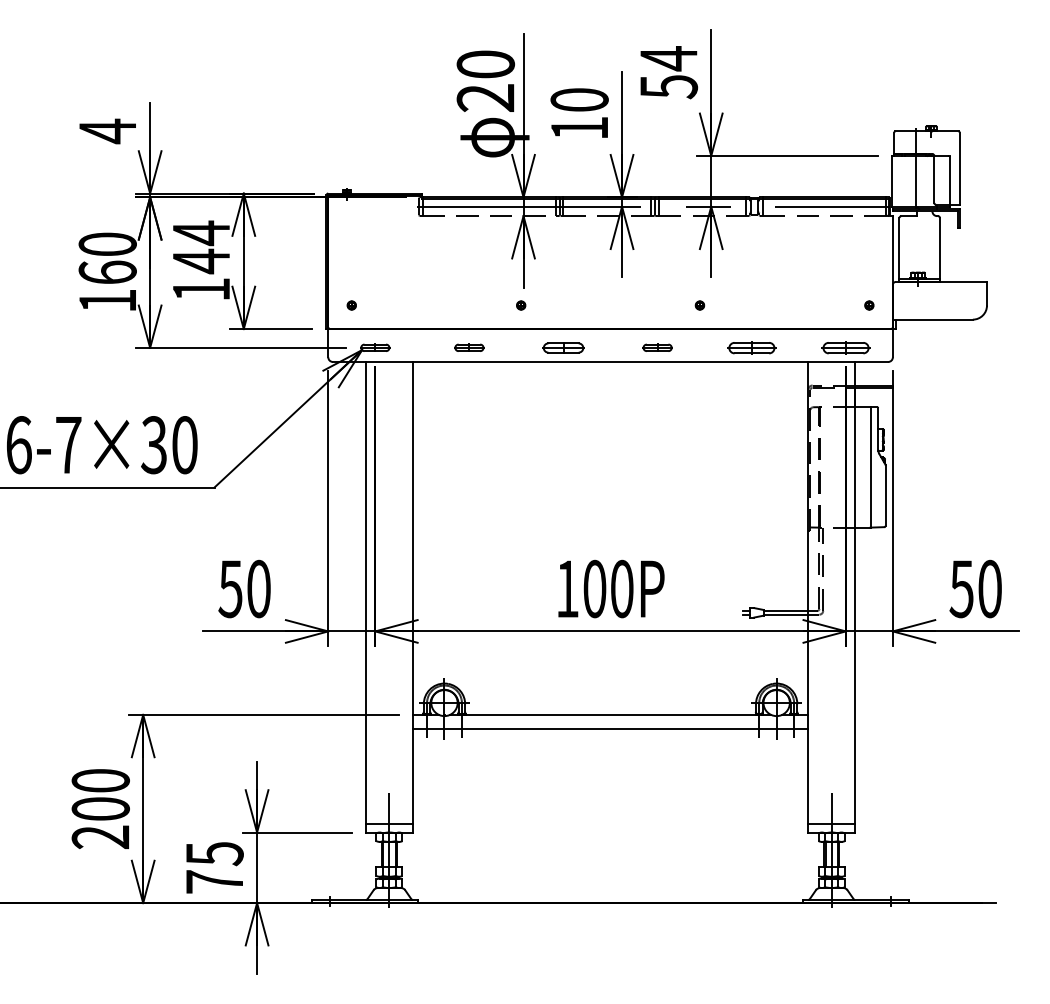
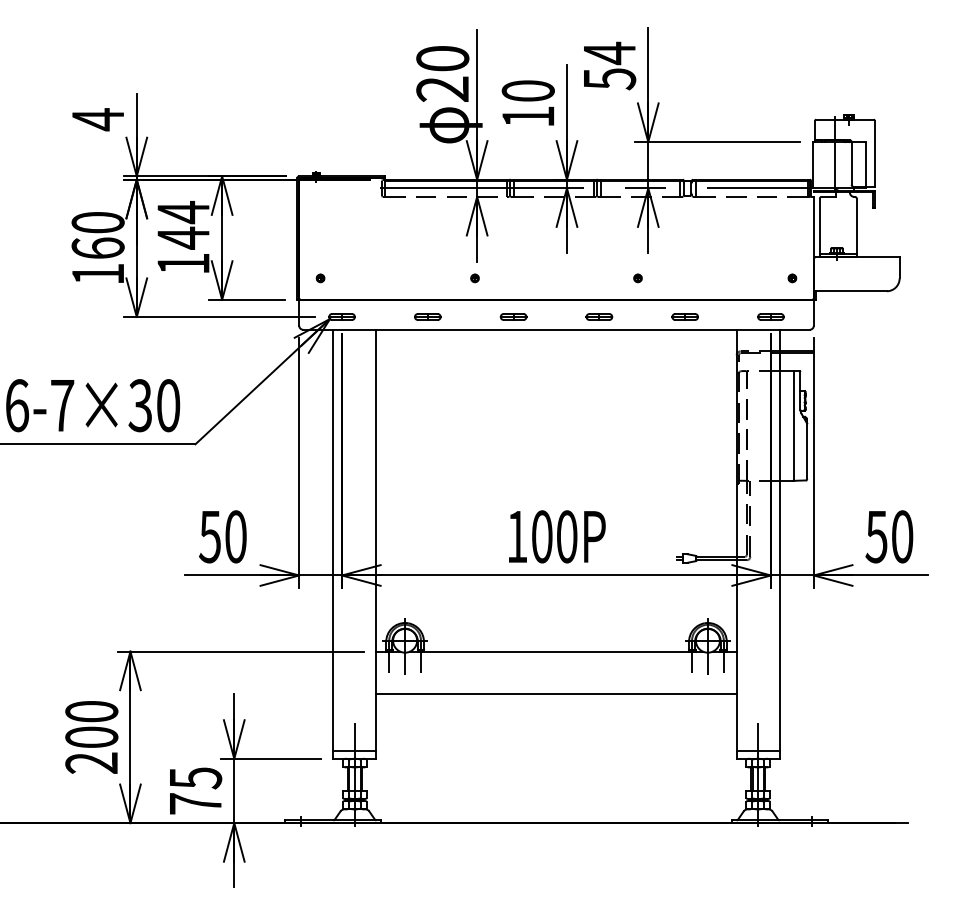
part: (563, 347) -> (513, 316), size x0.71
part: (751, 347) -> (684, 316), size x0.62
part: (845, 347) -> (770, 316), size x0.62
line: (610, 728) -> (556, 694), moved

